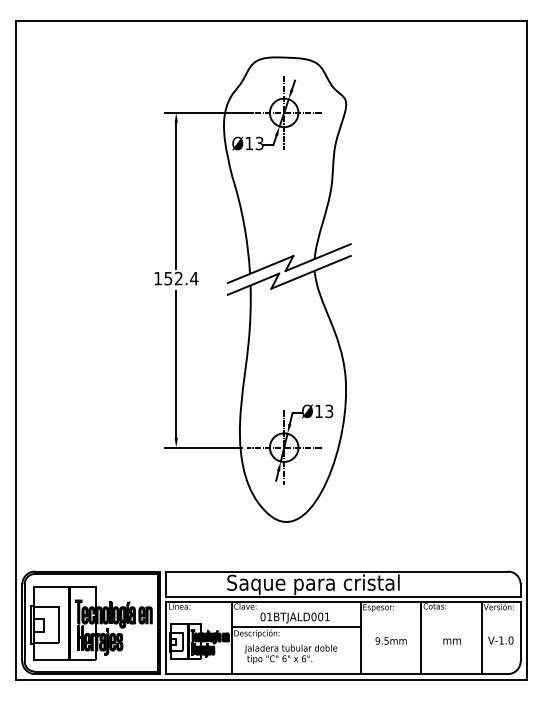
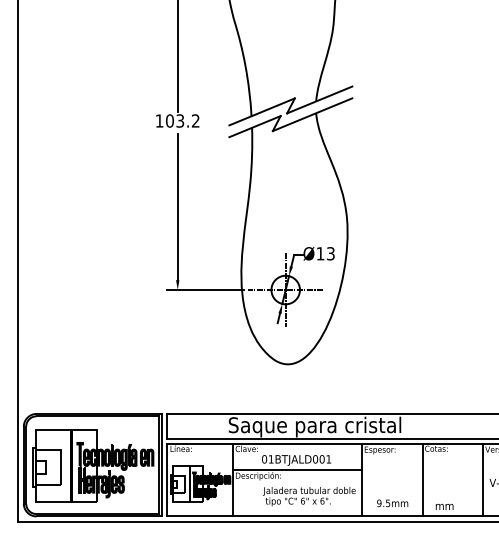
text: (181, 278) -> (183, 120), 152.4 -> 103.2
text: (390, 640) -> (392, 502), moved
text: (451, 641) -> (444, 506), moved
text: (290, 653) -> (309, 495), moved

